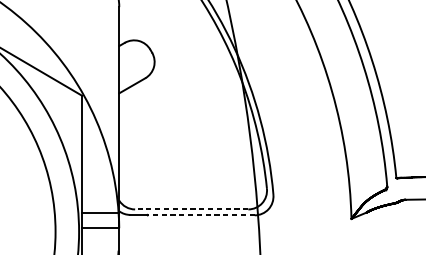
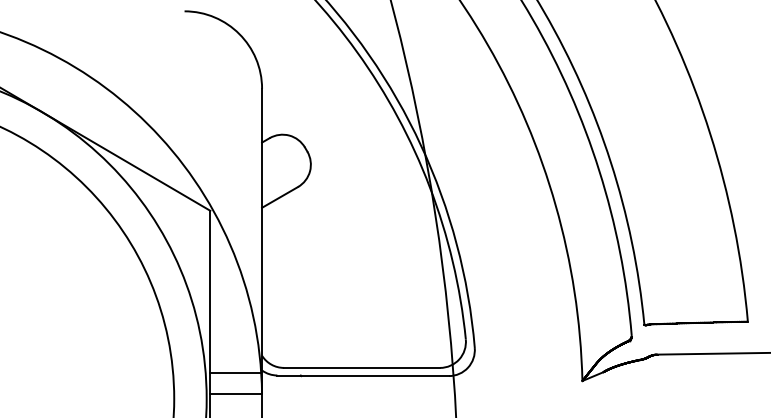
line: (191, 209) -> (361, 367), dashed -> solid
line: (201, 215) -> (375, 376), dashed -> solid

